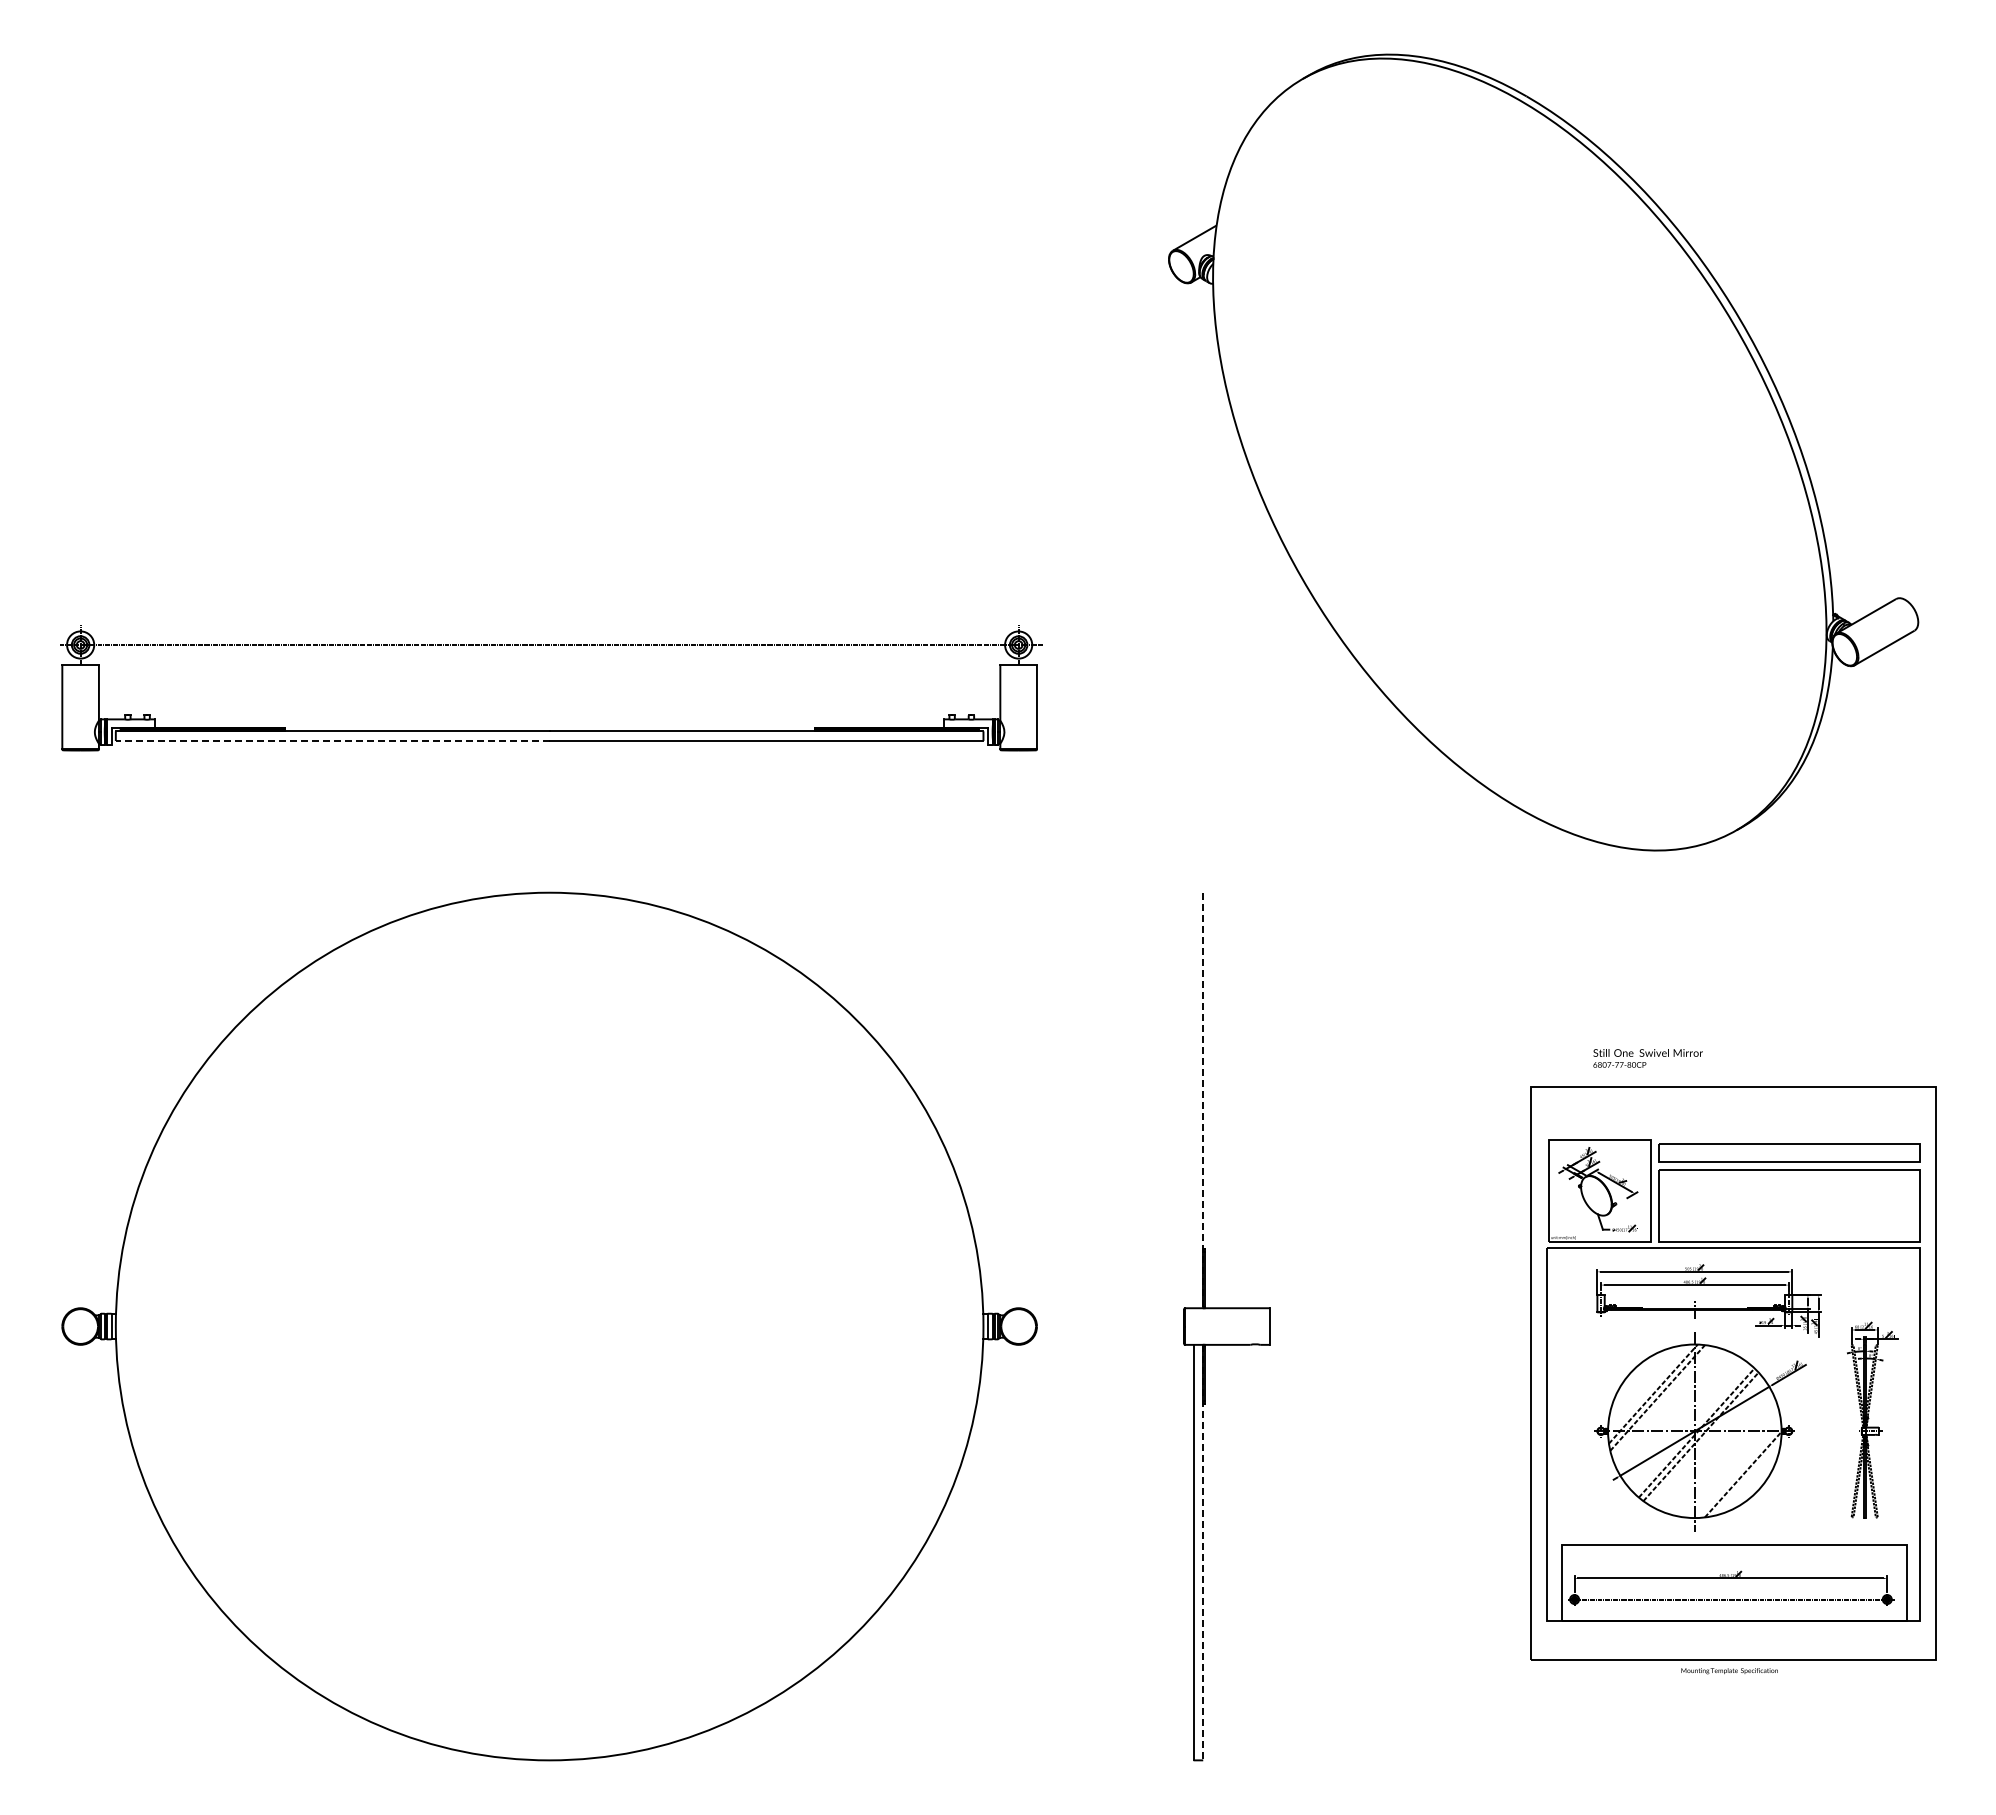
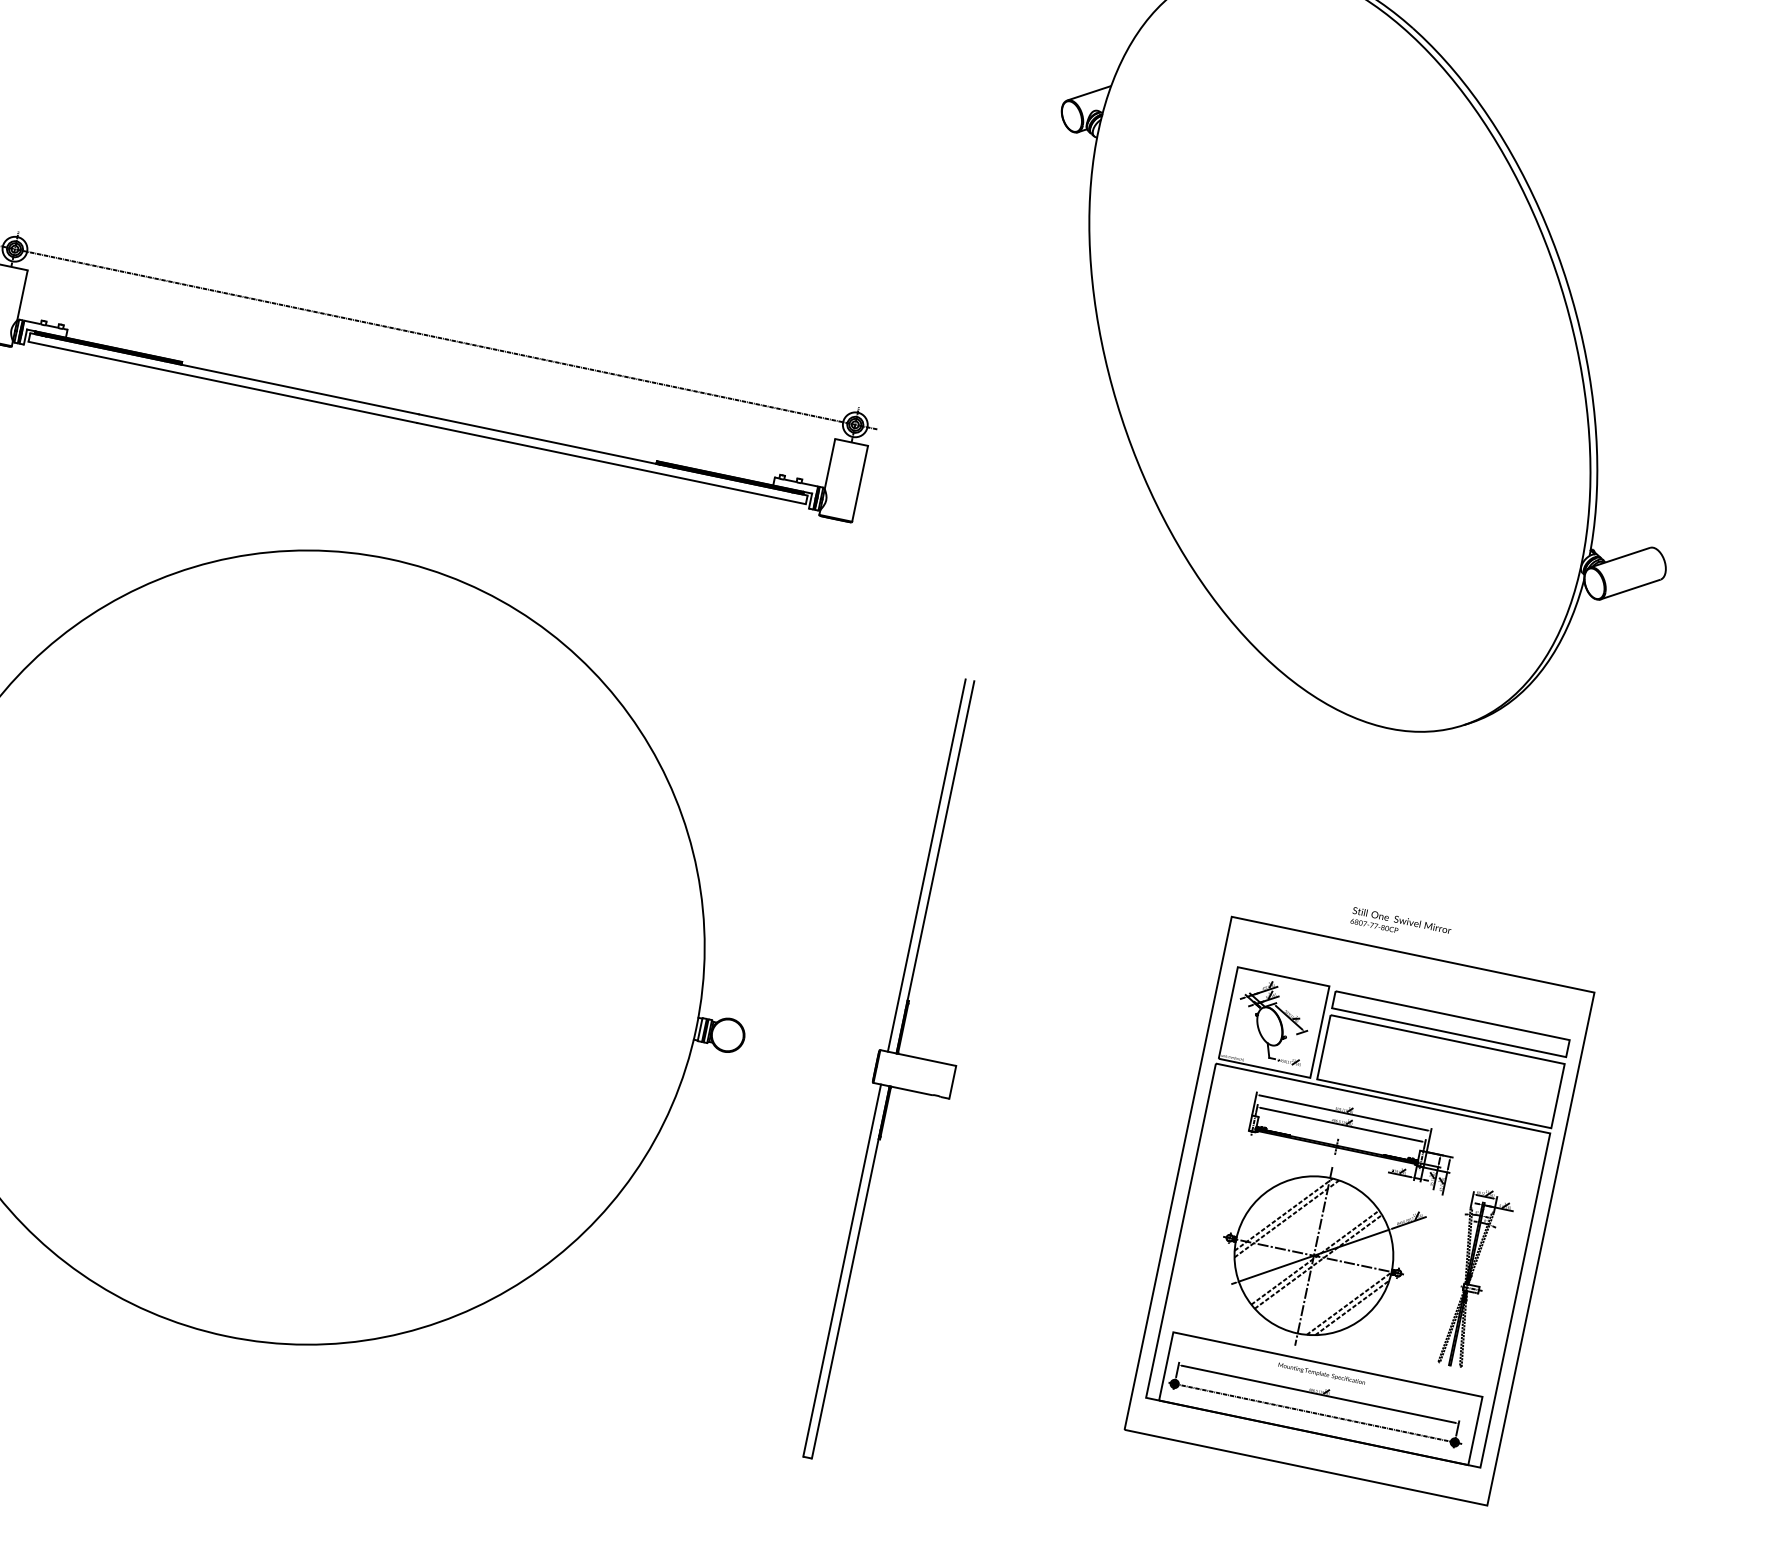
line: (332, 740) -> (222, 381), dashed -> solid
text: (1647, 1058) -> (1400, 925), moved
line: (1193, 1100) -> (926, 865), added
line: (1203, 1100) -> (935, 867), dashed -> solid
line: (1747, 1478) -> (1352, 1307), added
line: (1203, 1552) -> (851, 1272), dashed -> solid
text: (1729, 1671) -> (1321, 1374), moved

